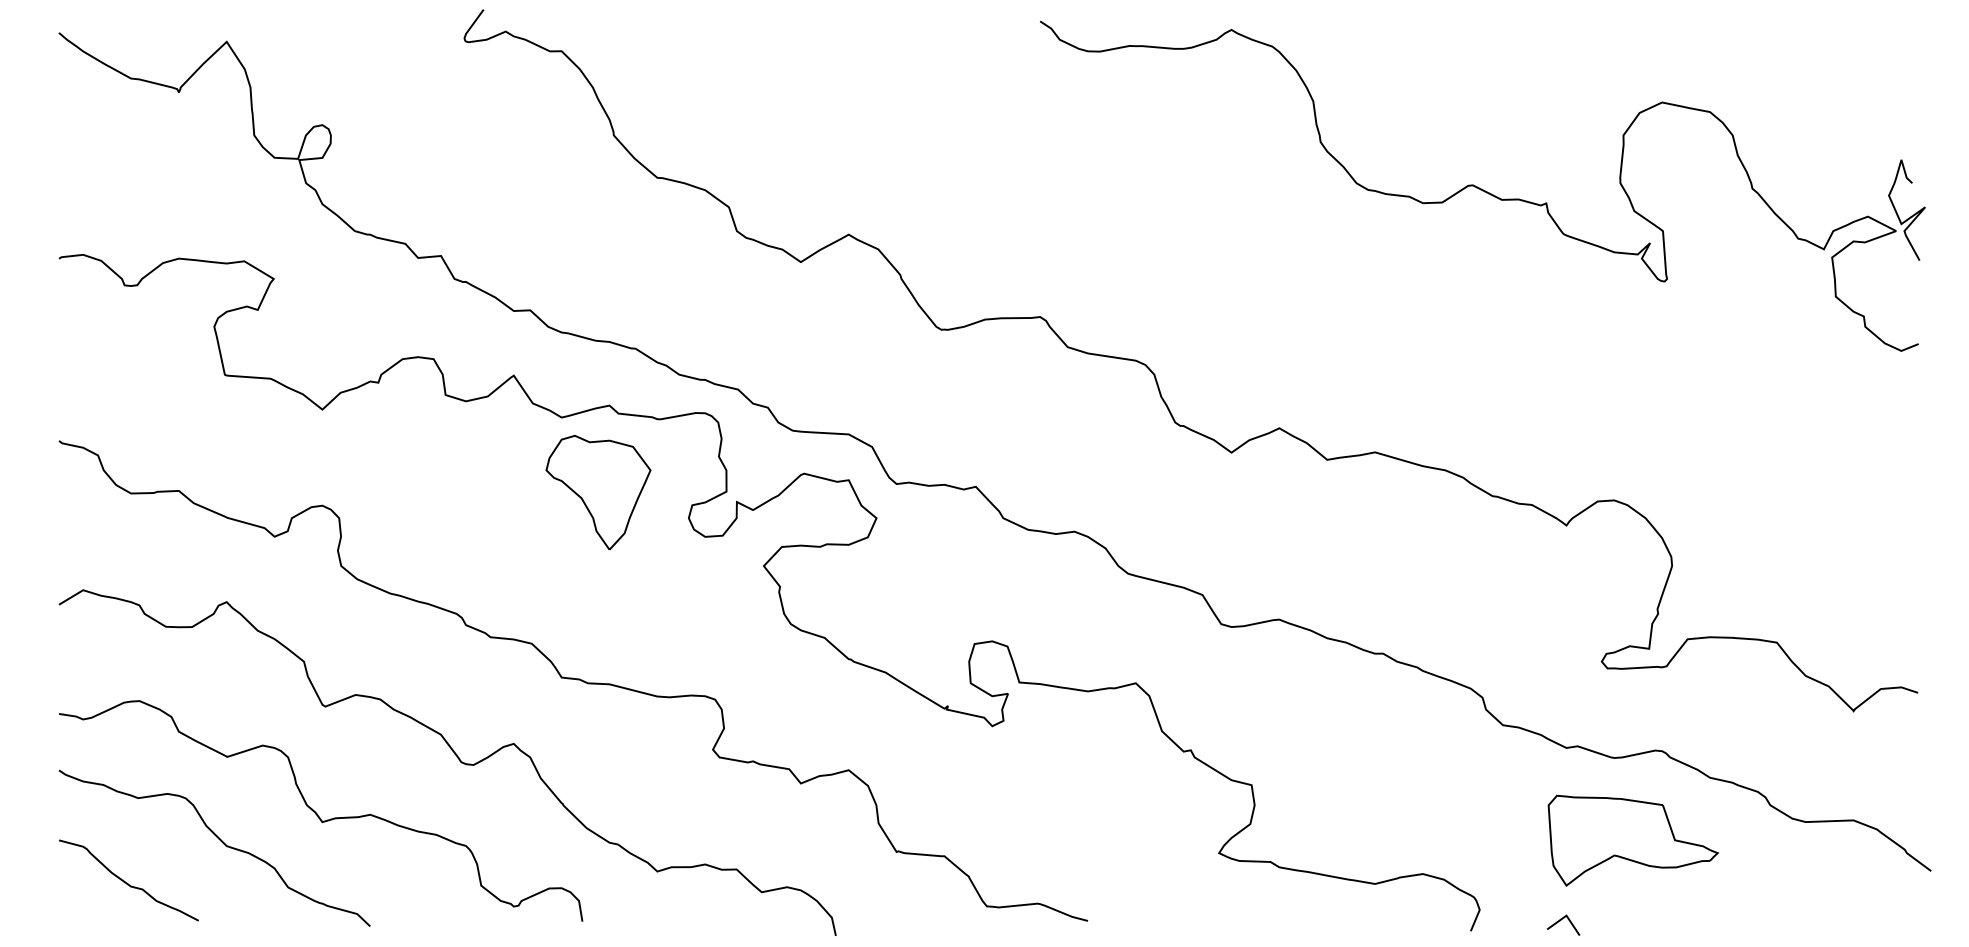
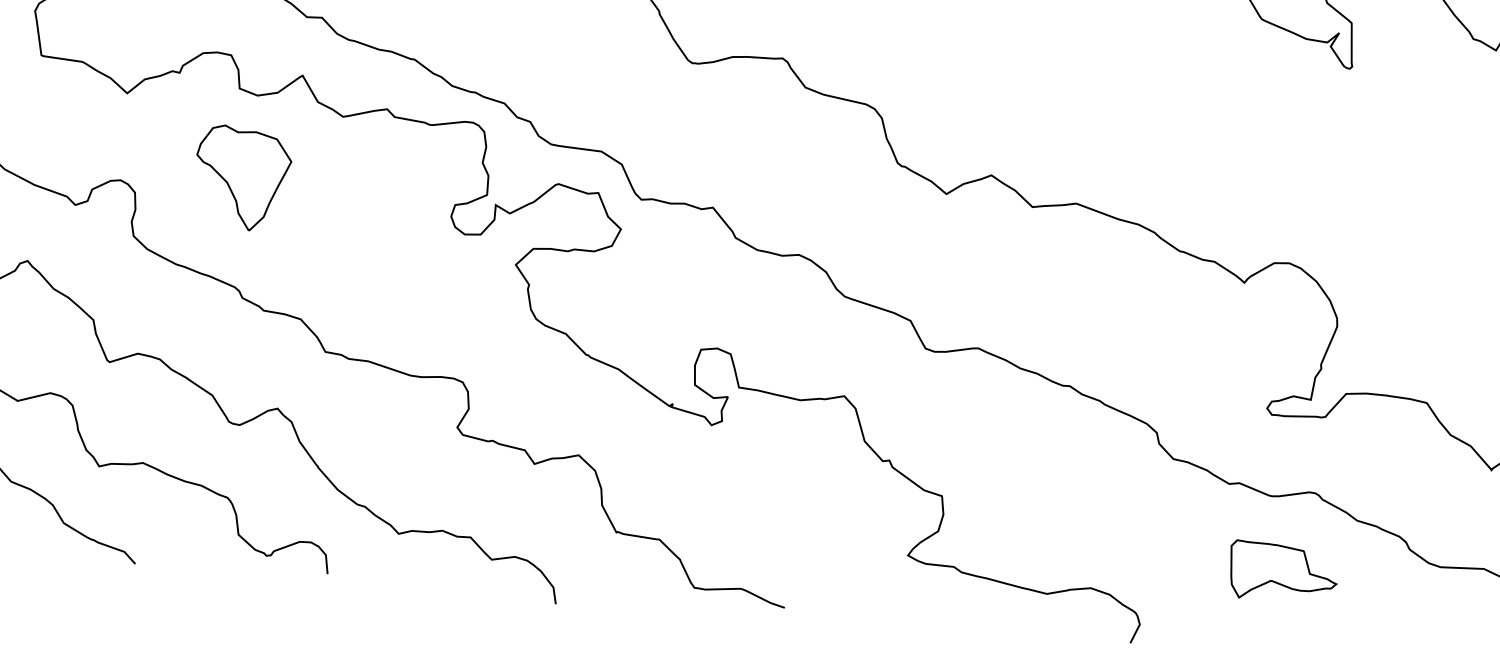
part: (598, 492) -> (242, 178), moved
part: (1633, 840) -> (1283, 572), size x0.7
line: (1560, 921) -> (1212, 640), removed

